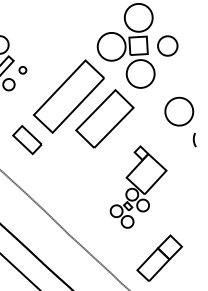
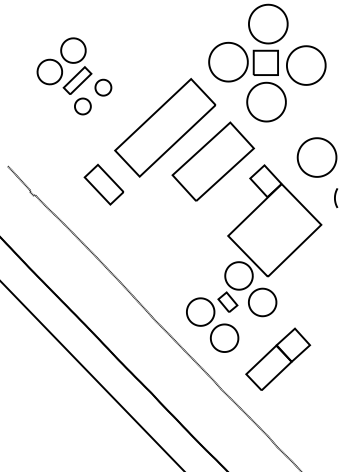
part: (167, 46) -> (306, 65), size x1.43
part: (22, 70) -> (103, 87), size x1.67
part: (138, 186) -> (254, 258), size x1.67

